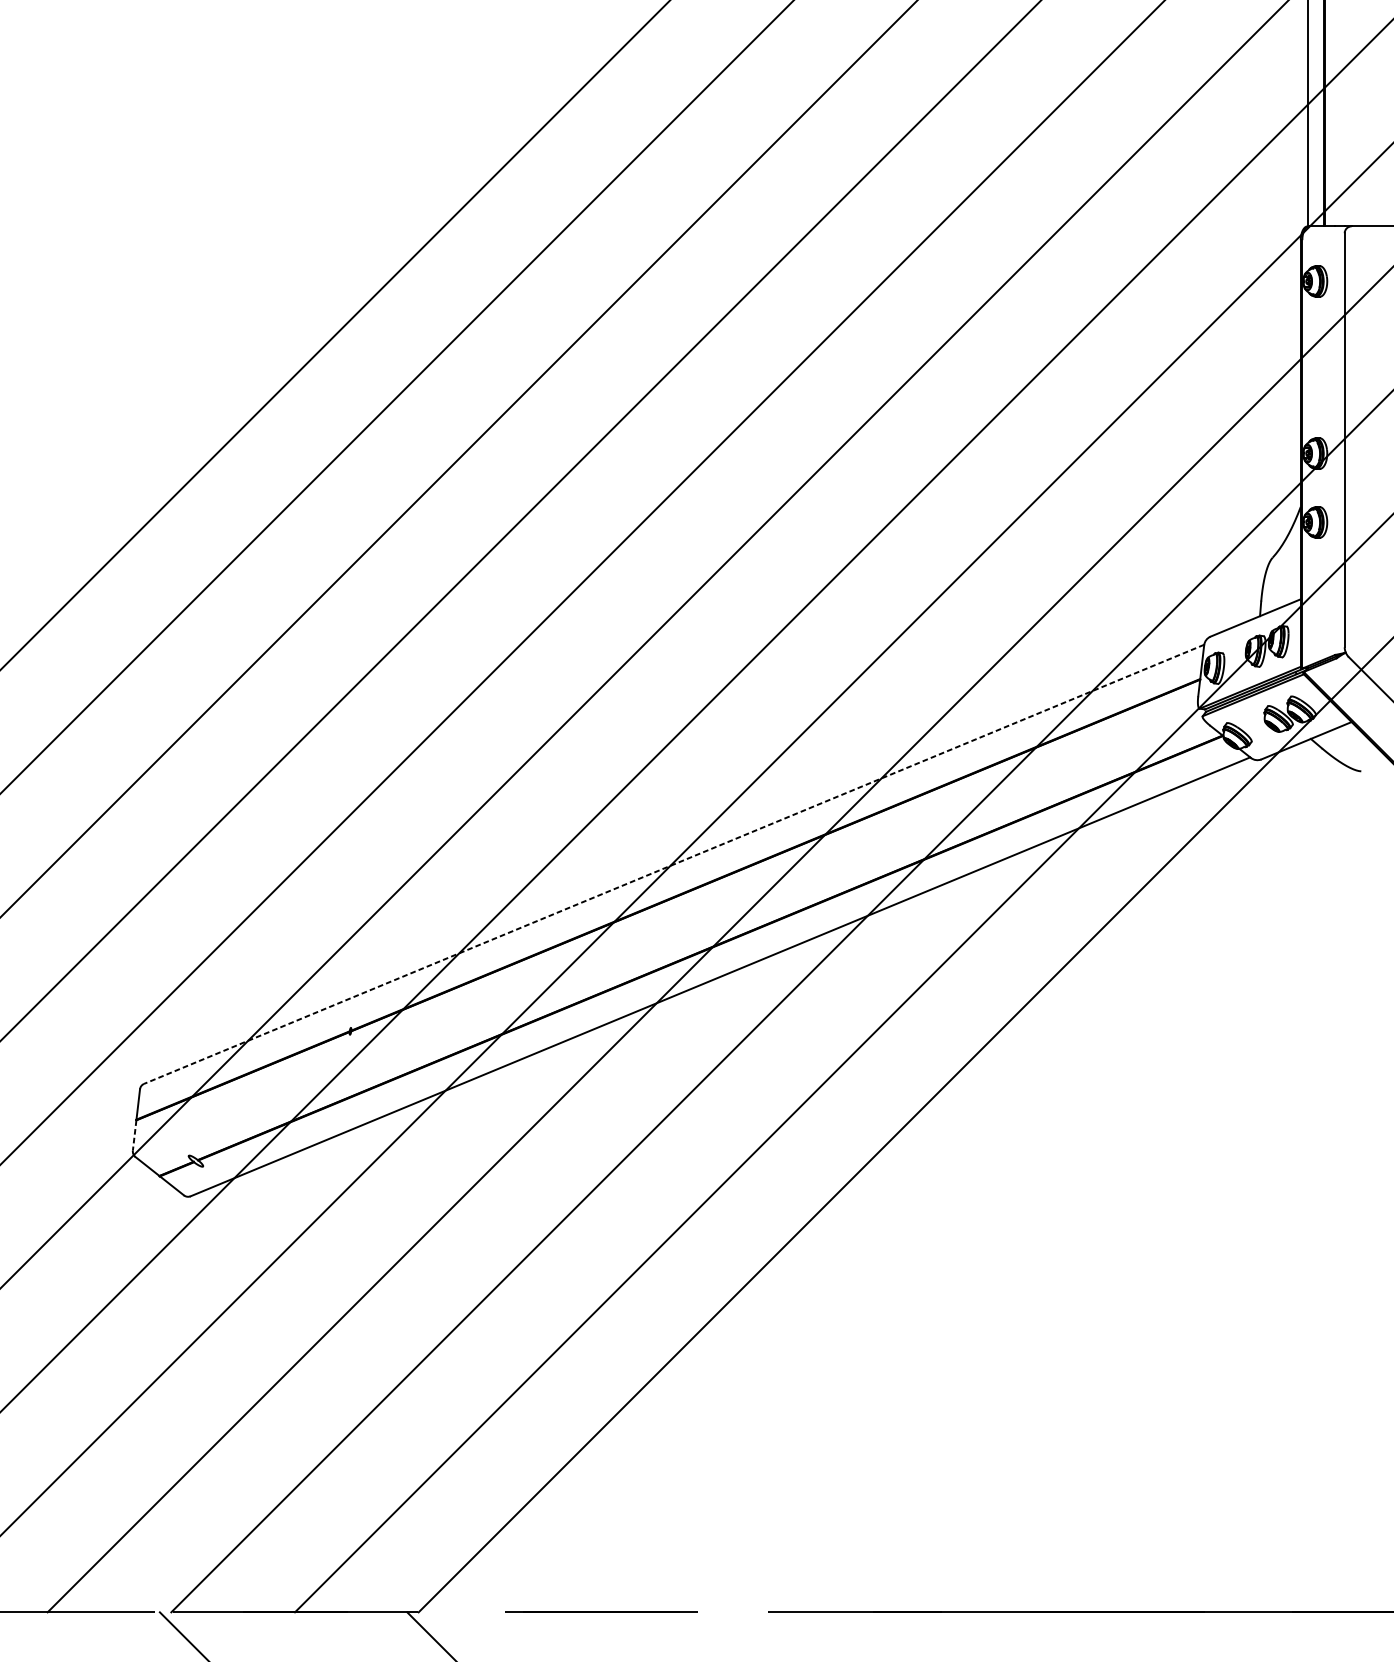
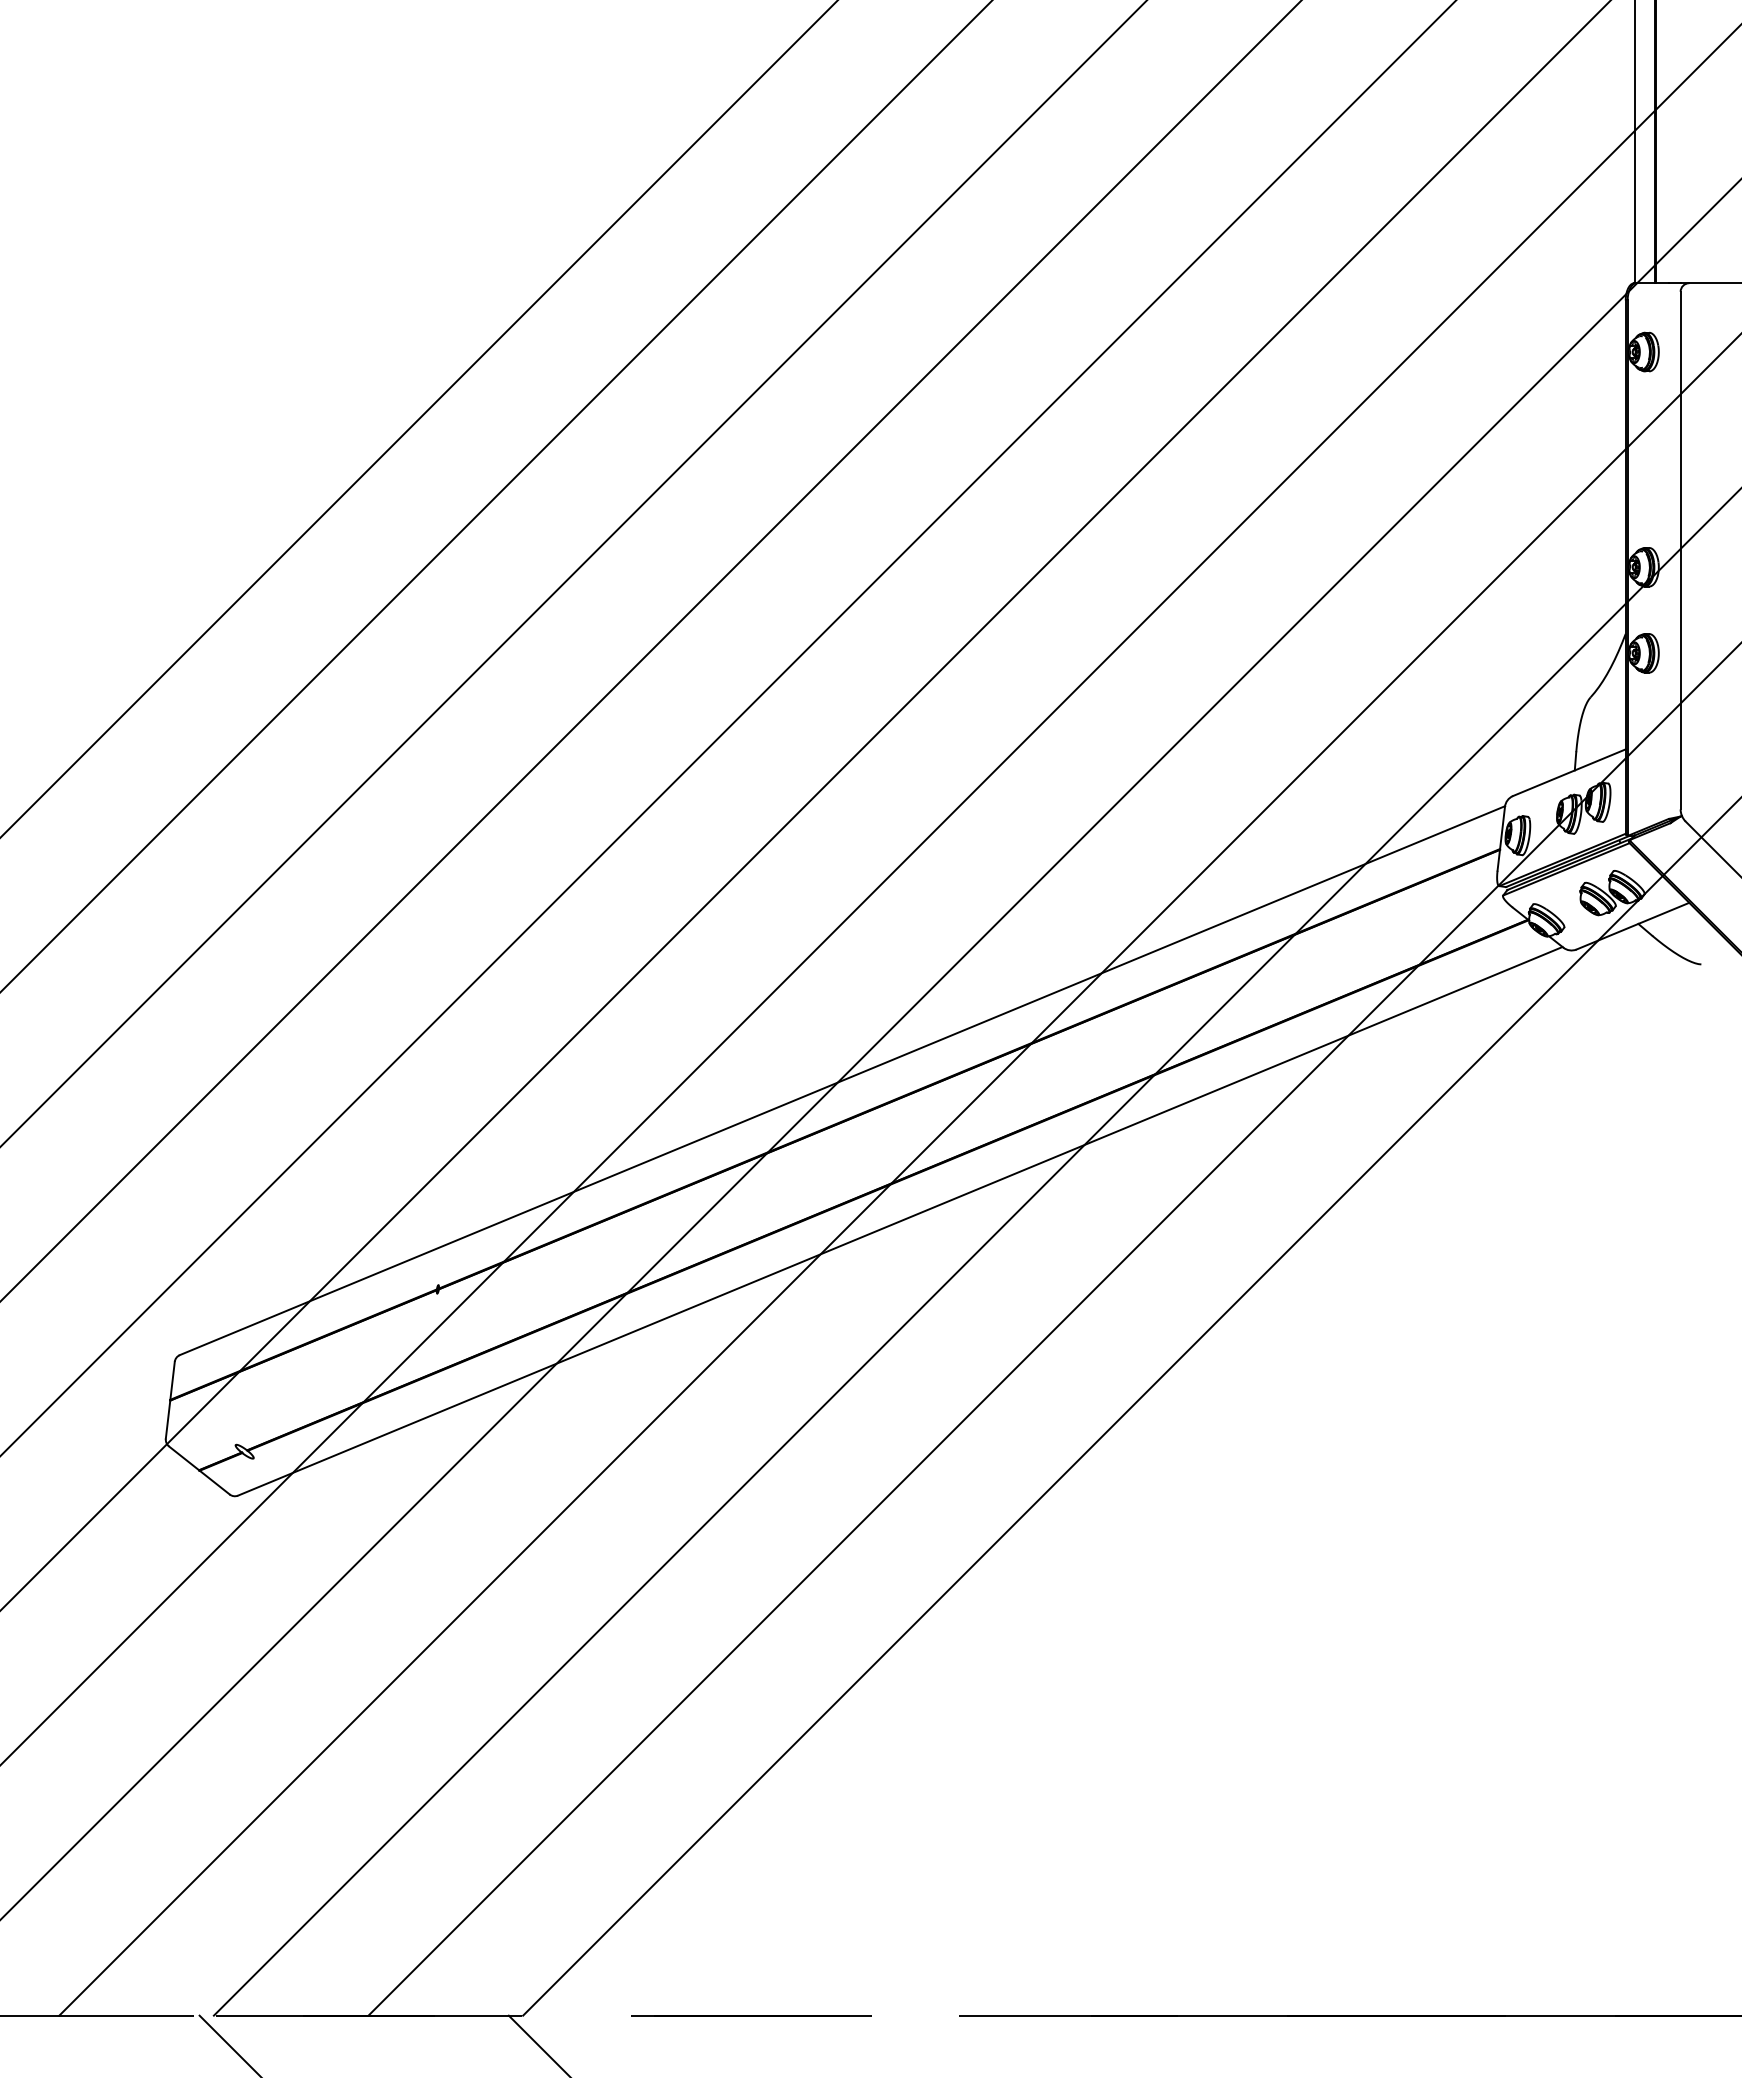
line: (673, 864) -> (841, 1080), dashed -> solid
line: (134, 1136) -> (168, 1420), dashed -> solid

